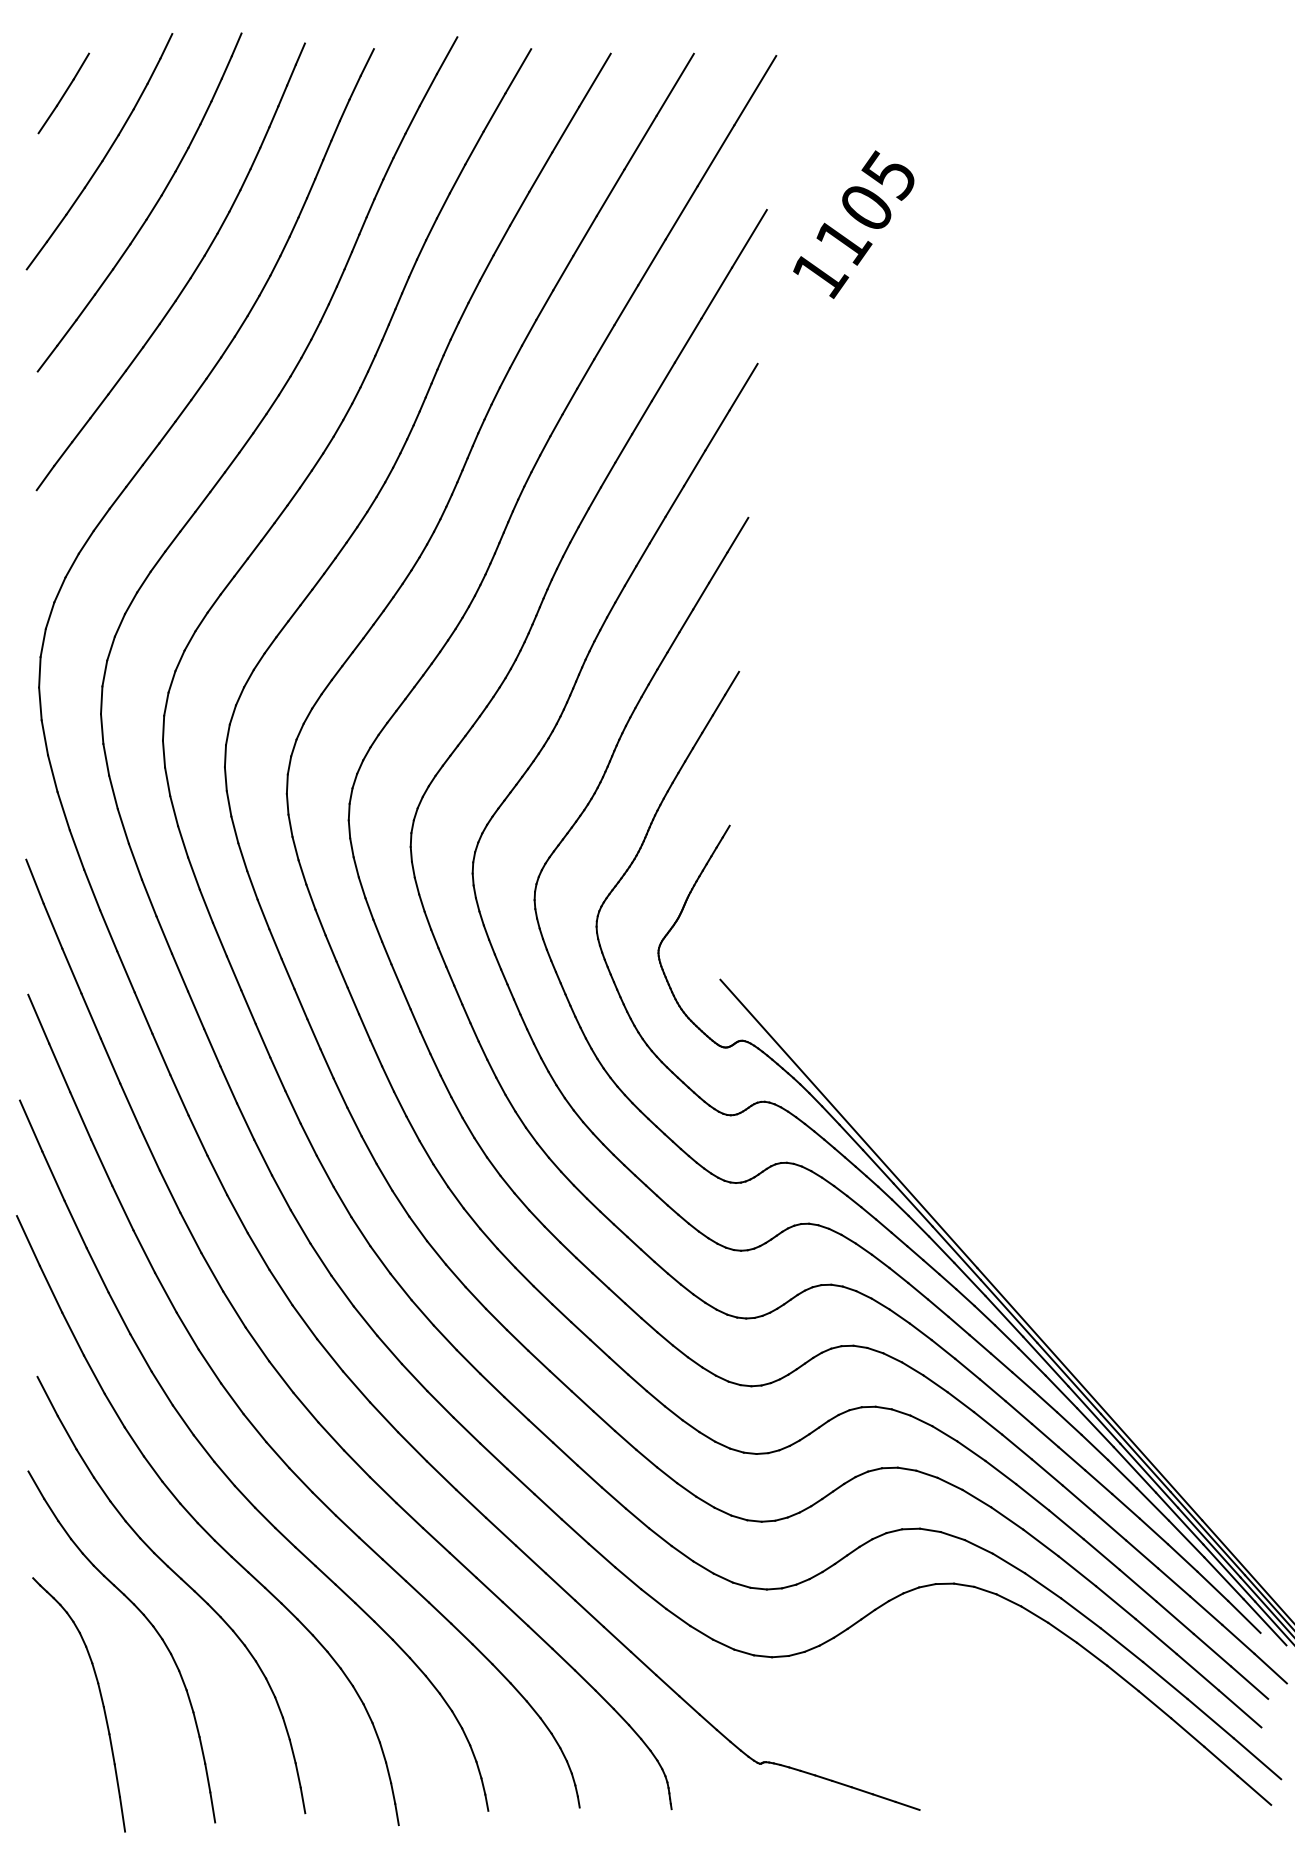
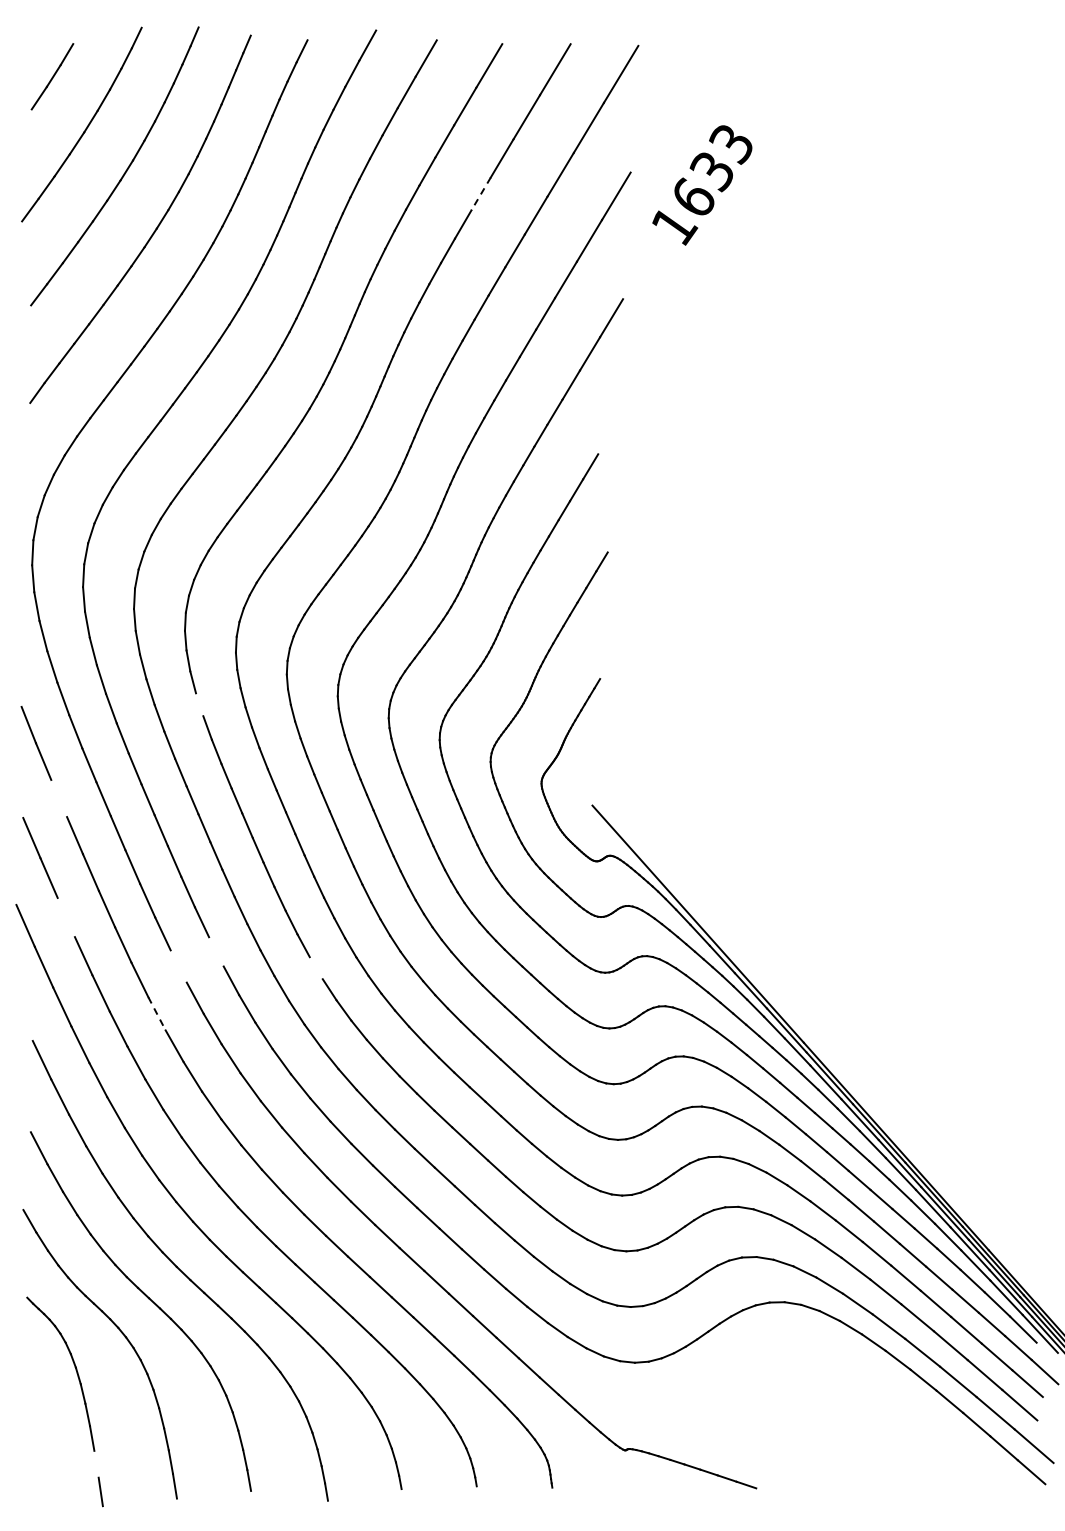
text: (865, 207) -> (711, 170), 1105 -> 1633
line: (584, 236) -> (480, 194), solid -> dashed
line: (737, 534) -> (606, 439), removed
line: (242, 856) -> (199, 704), removed
line: (72, 971) -> (59, 798), removed
line: (79, 1115) -> (65, 917), removed
line: (263, 1157) -> (216, 951), removed
line: (217, 1175) -> (178, 966), removed
line: (383, 1177) -> (315, 968), removed
line: (191, 1232) -> (157, 1013), solid -> dashed
line: (27, 1239) -> (22, 1019), removed
line: (117, 1779) -> (96, 1463), removed

